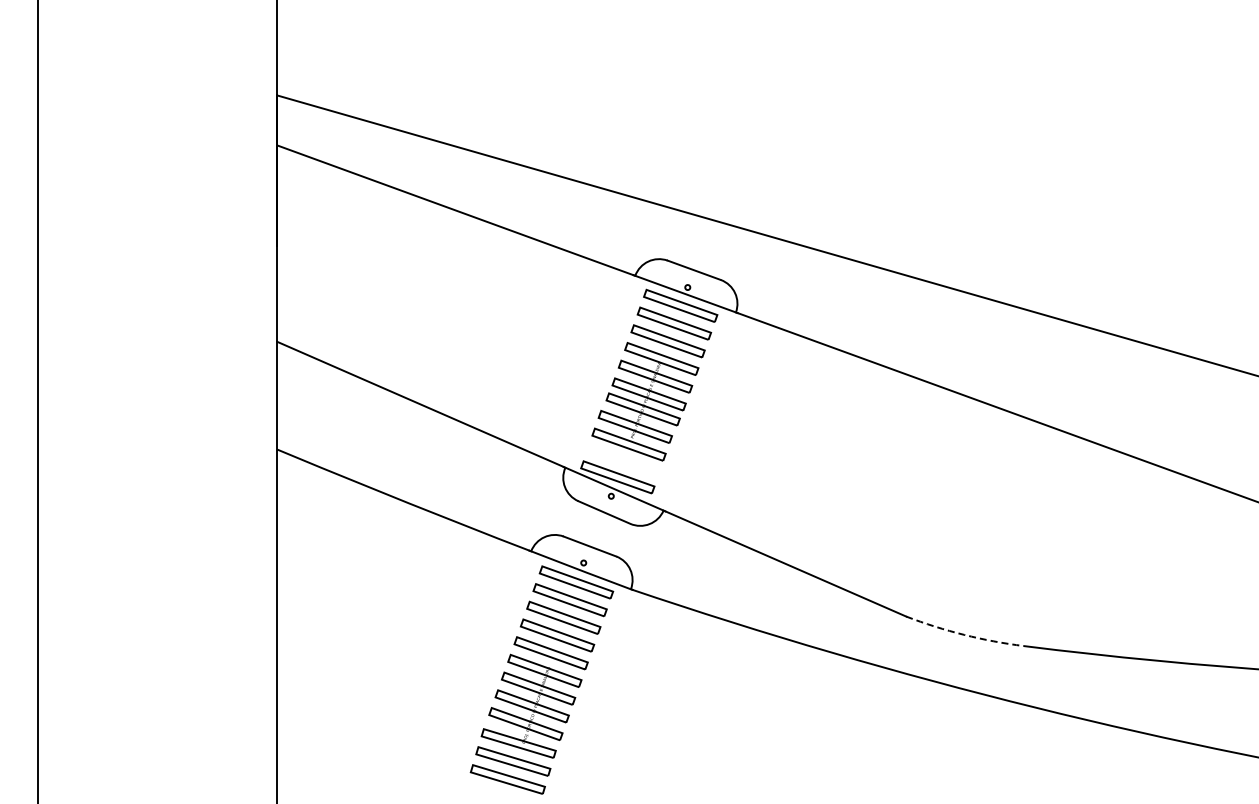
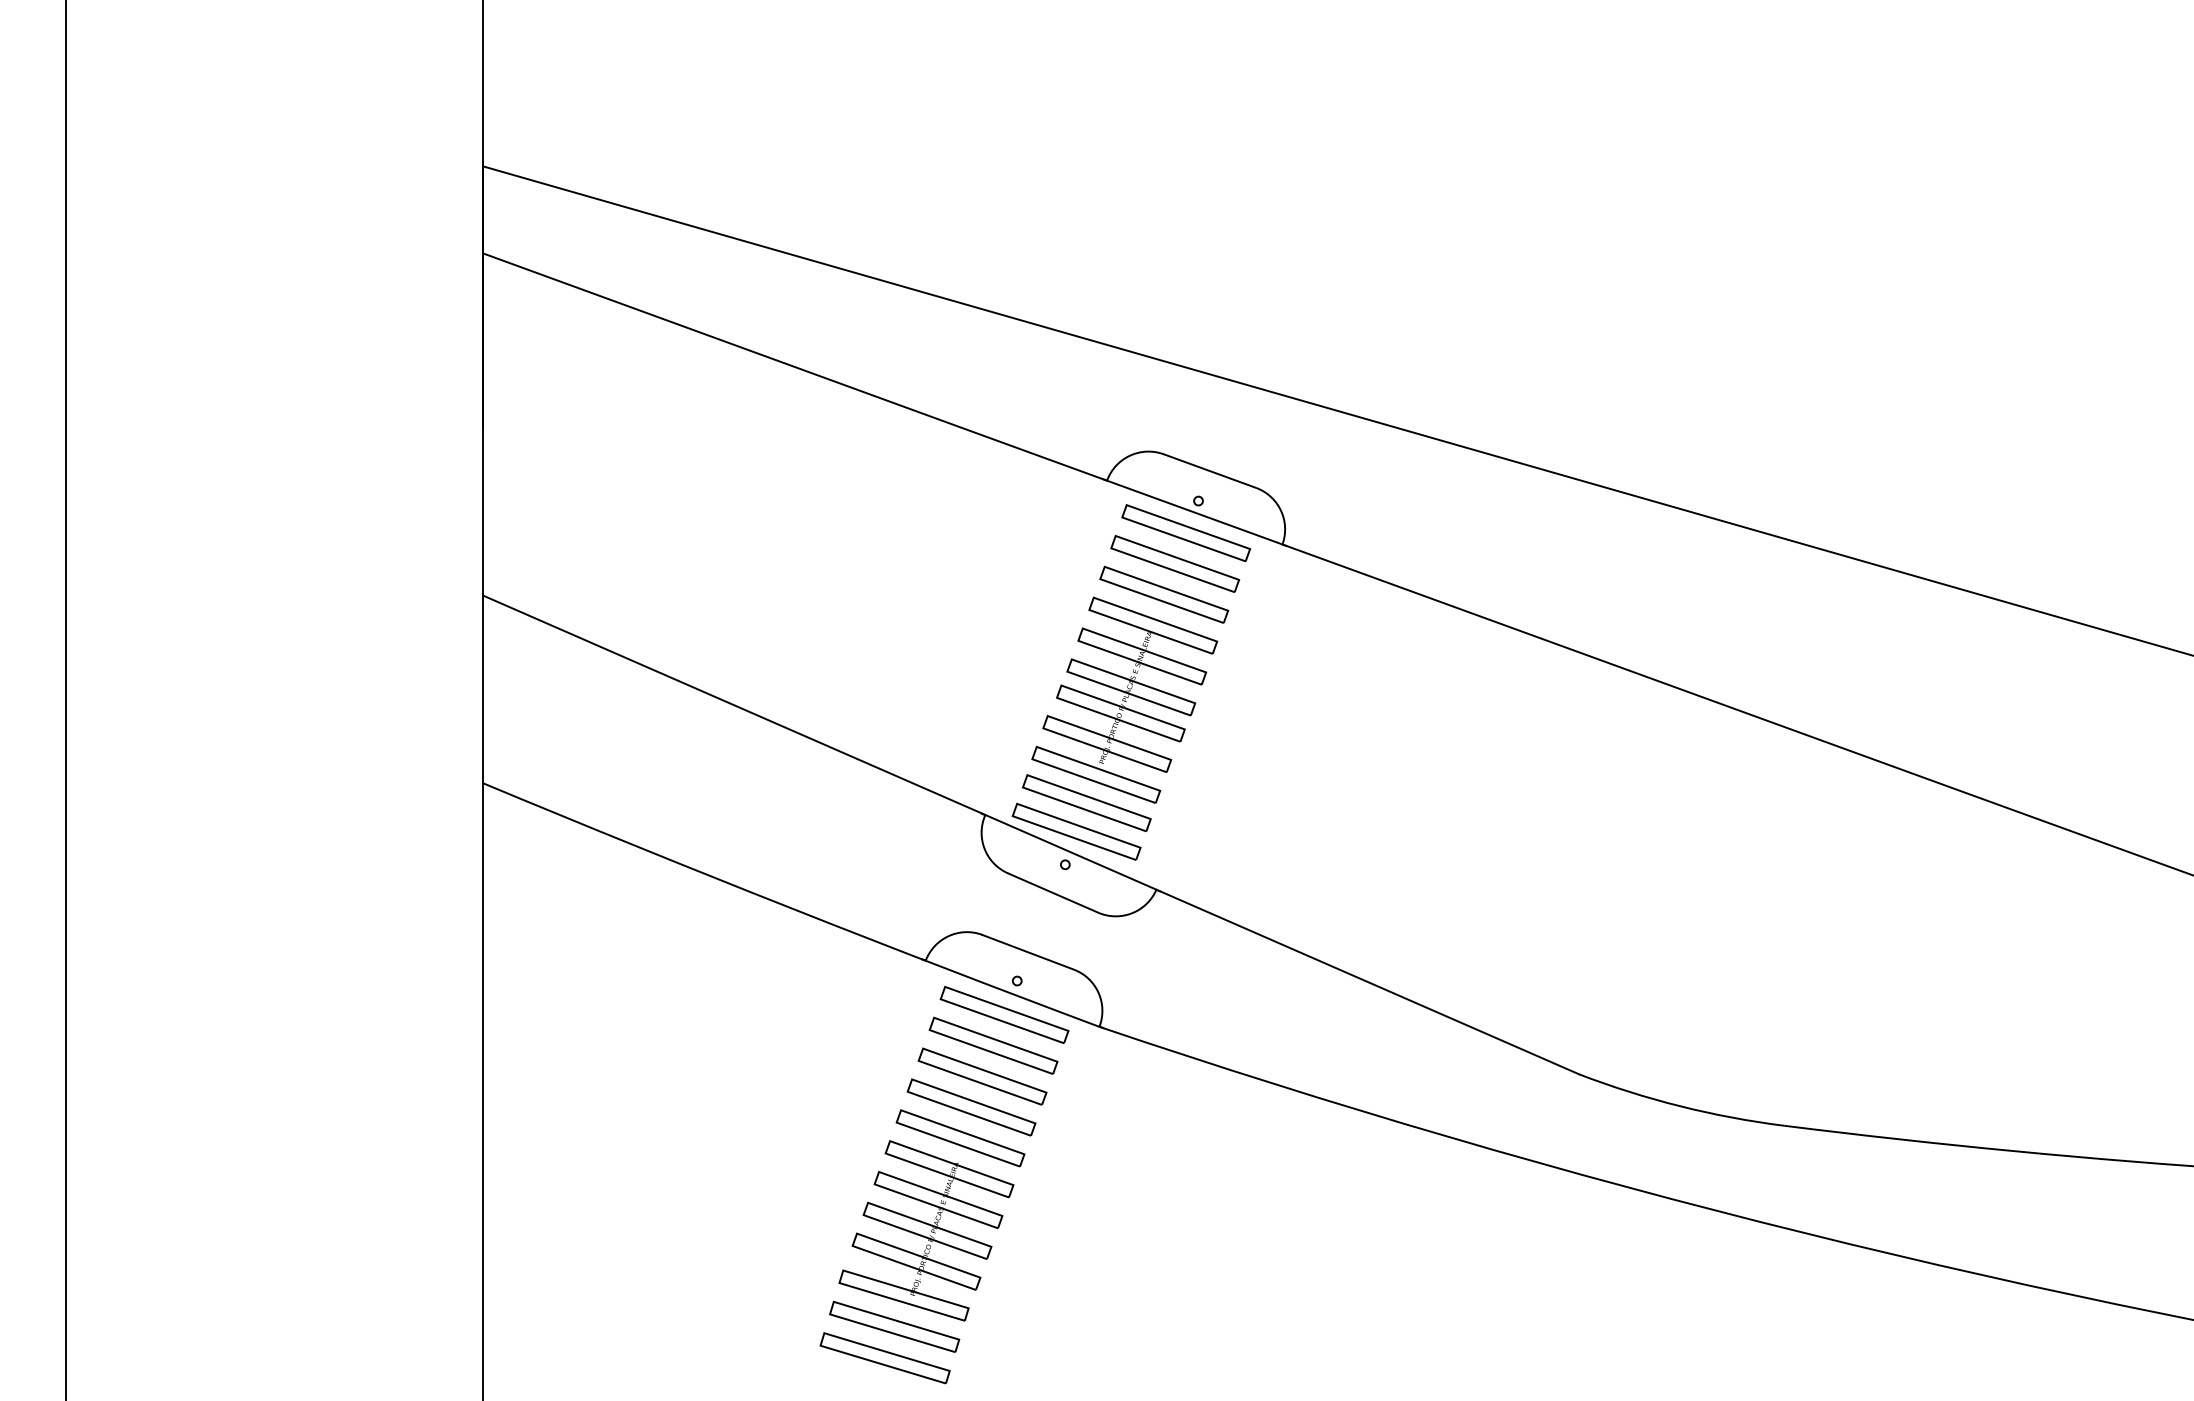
part: (623, 460) -> (1086, 802), added
arc: (964, 634) -> (1680, 1105), dashed -> solid

